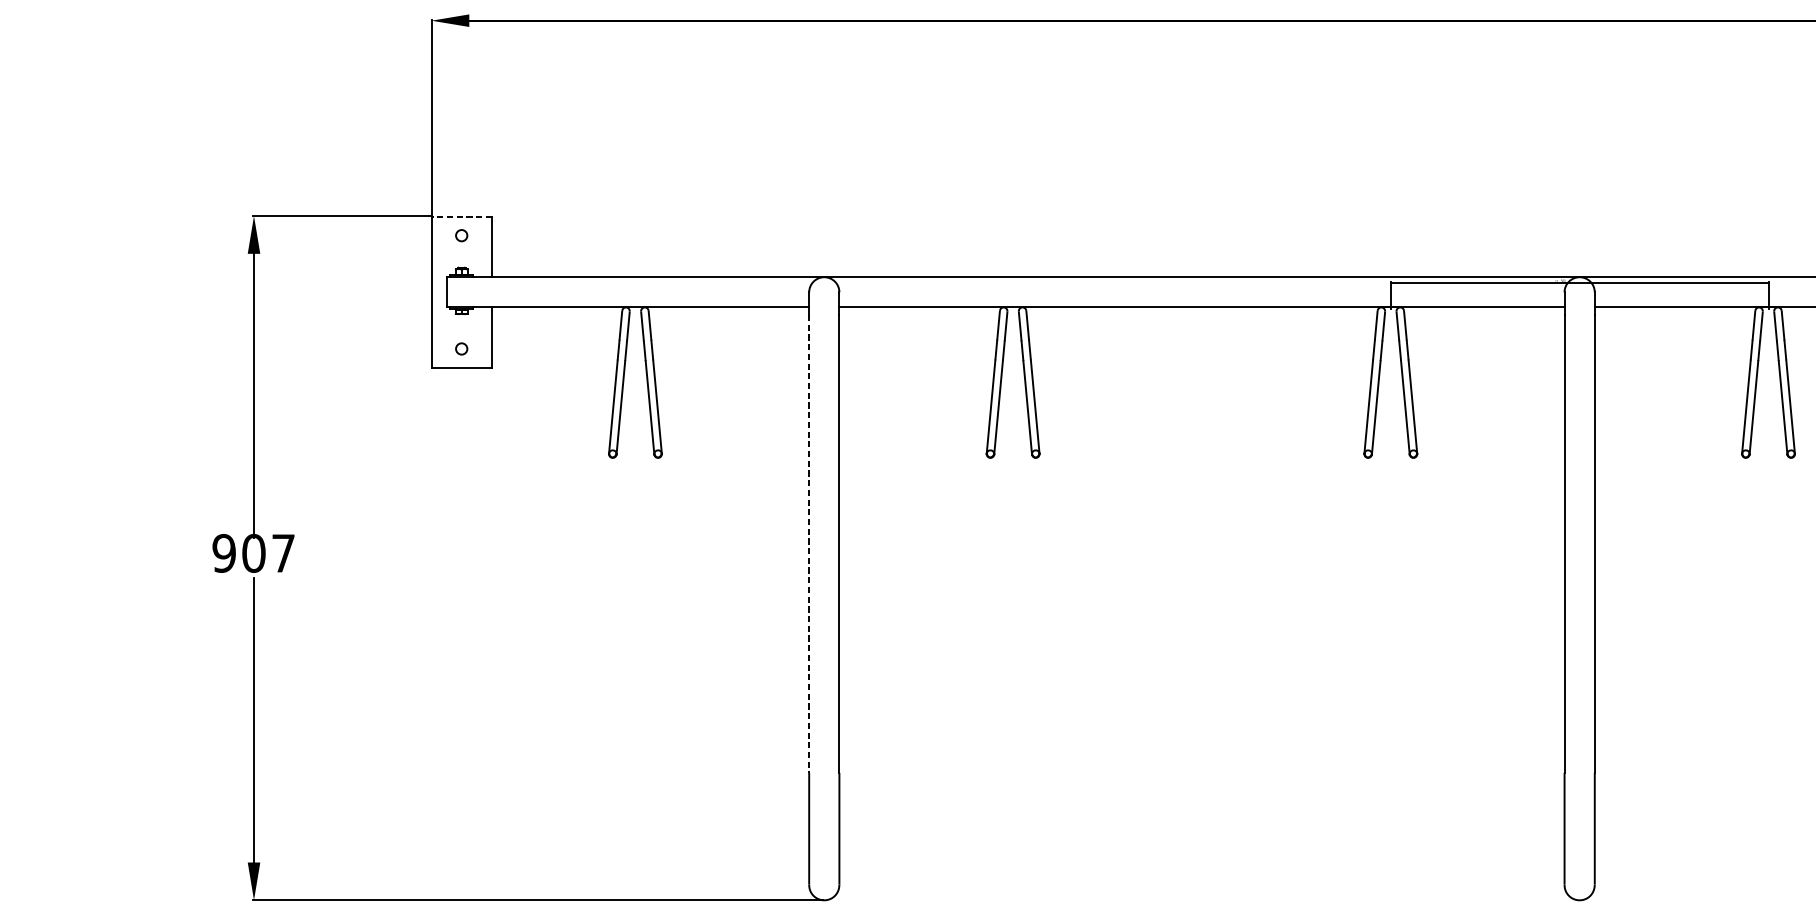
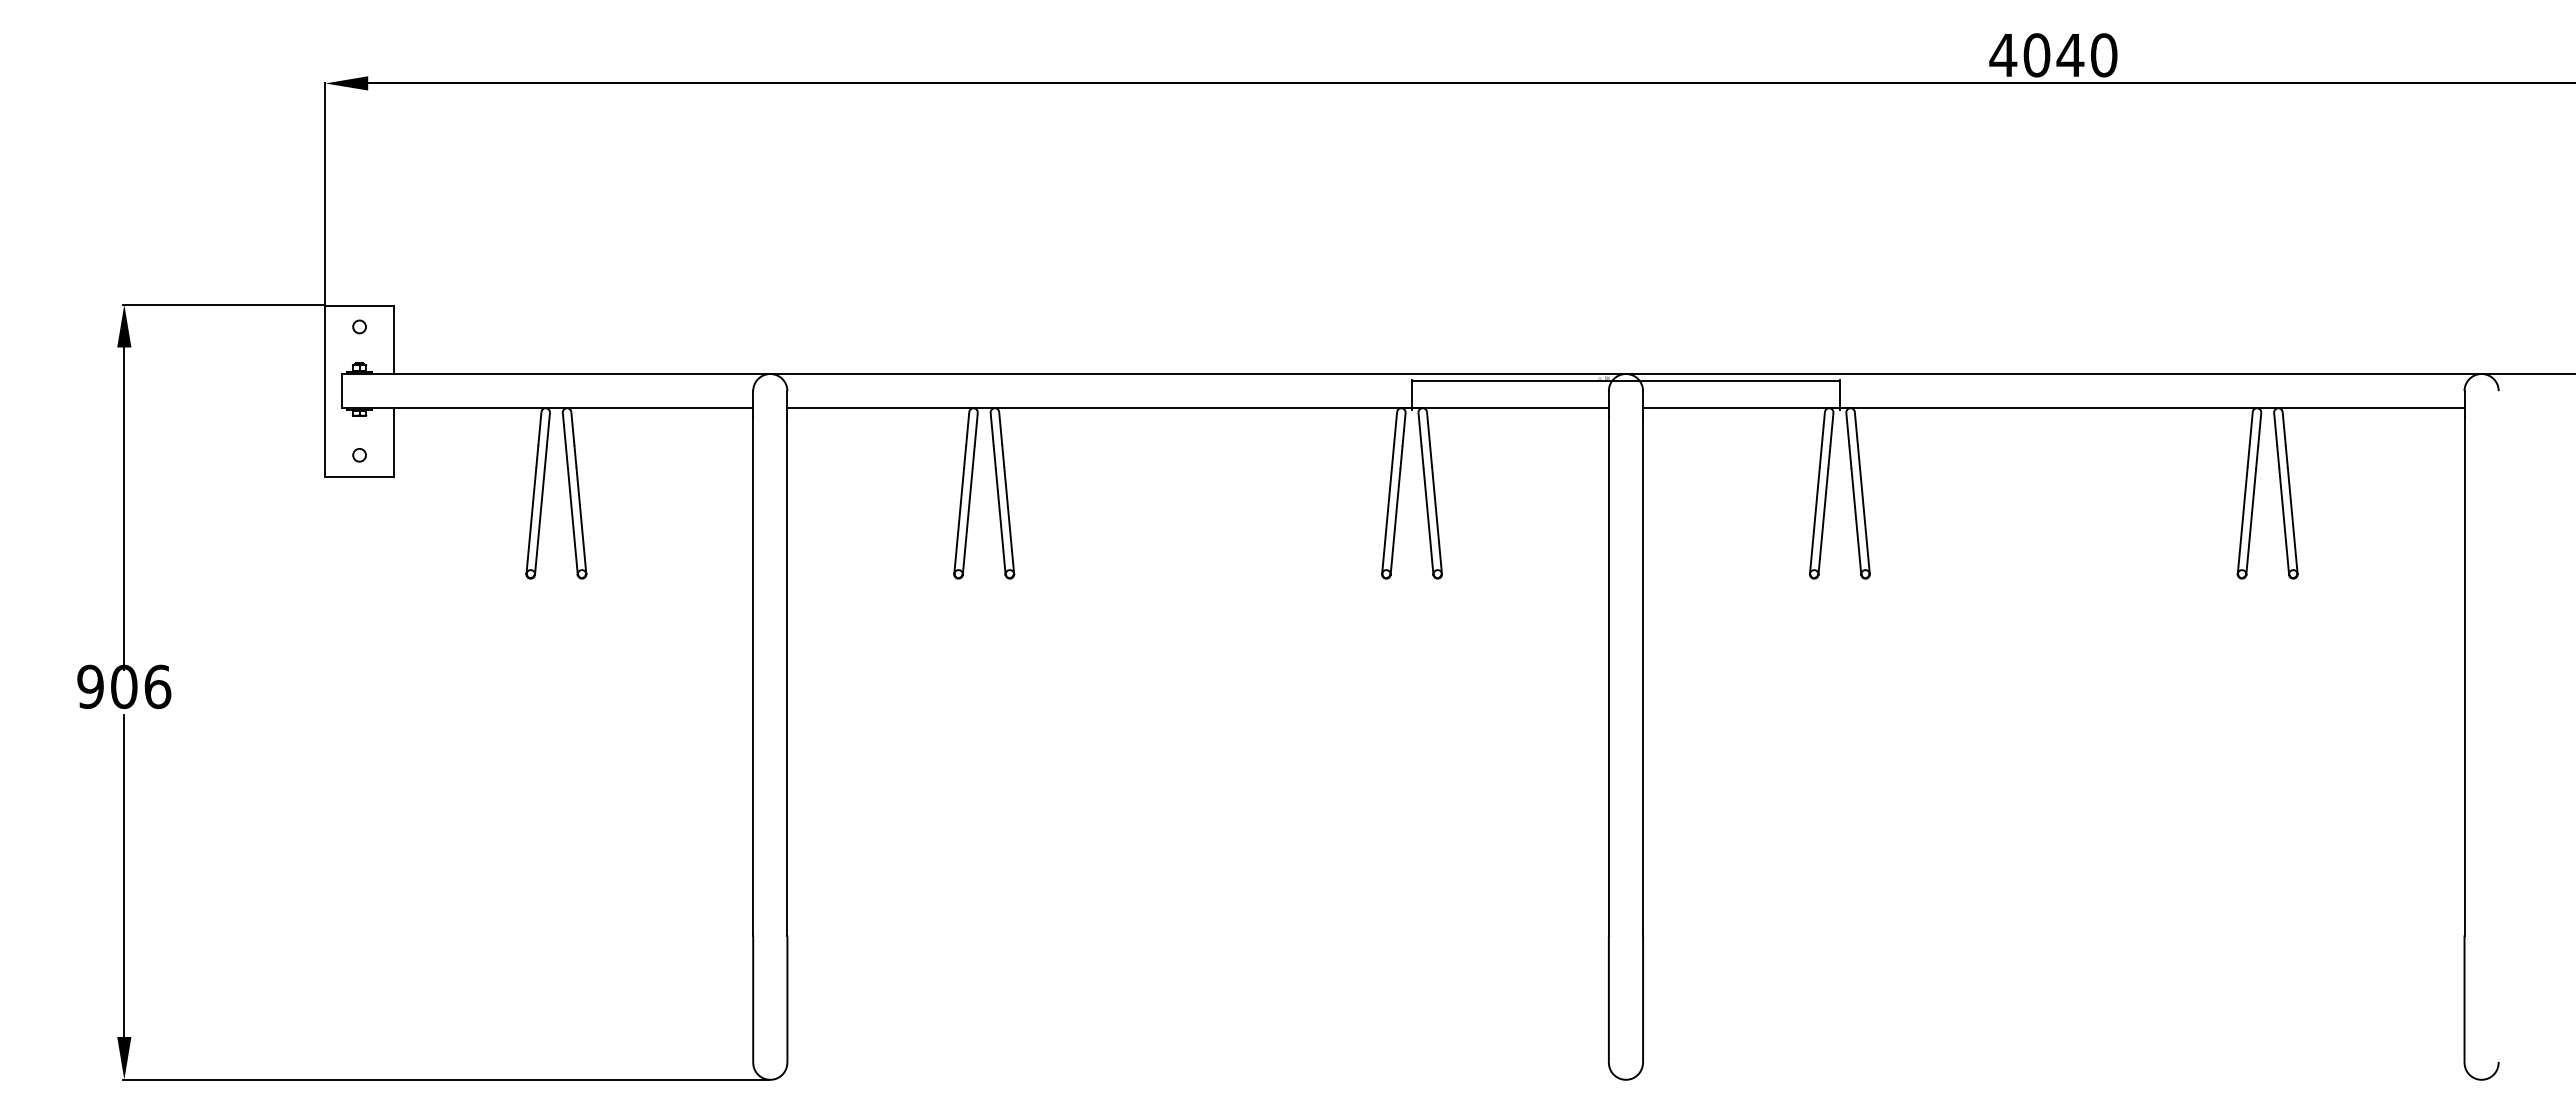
line: (461, 216) -> (359, 305), dashed -> solid
line: (809, 544) -> (753, 676), dashed -> solid
text: (283, 553) -> (157, 686), 907 -> 906

